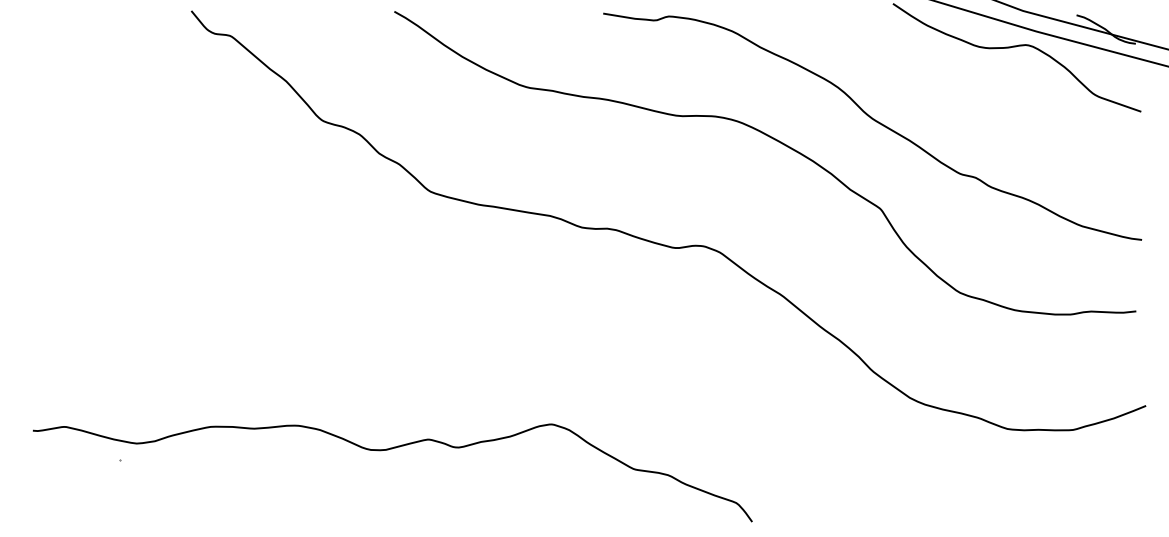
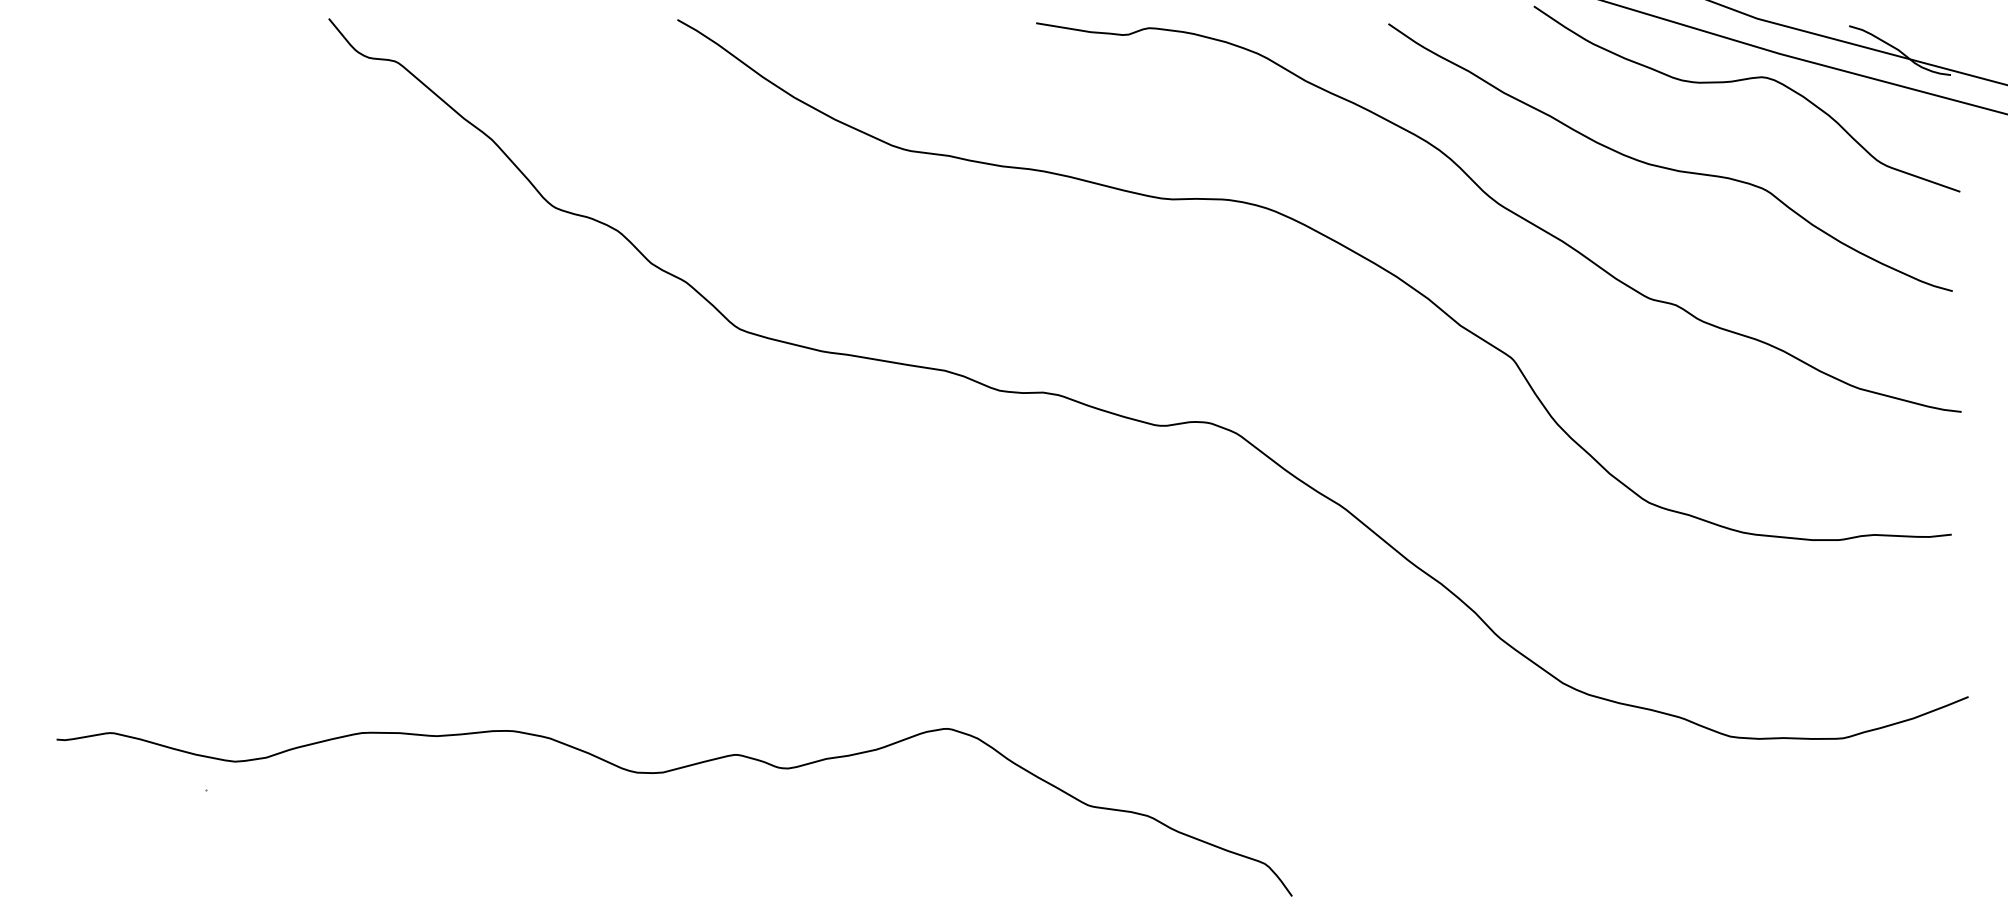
curve: (972, 97) -> (1670, 167), added

